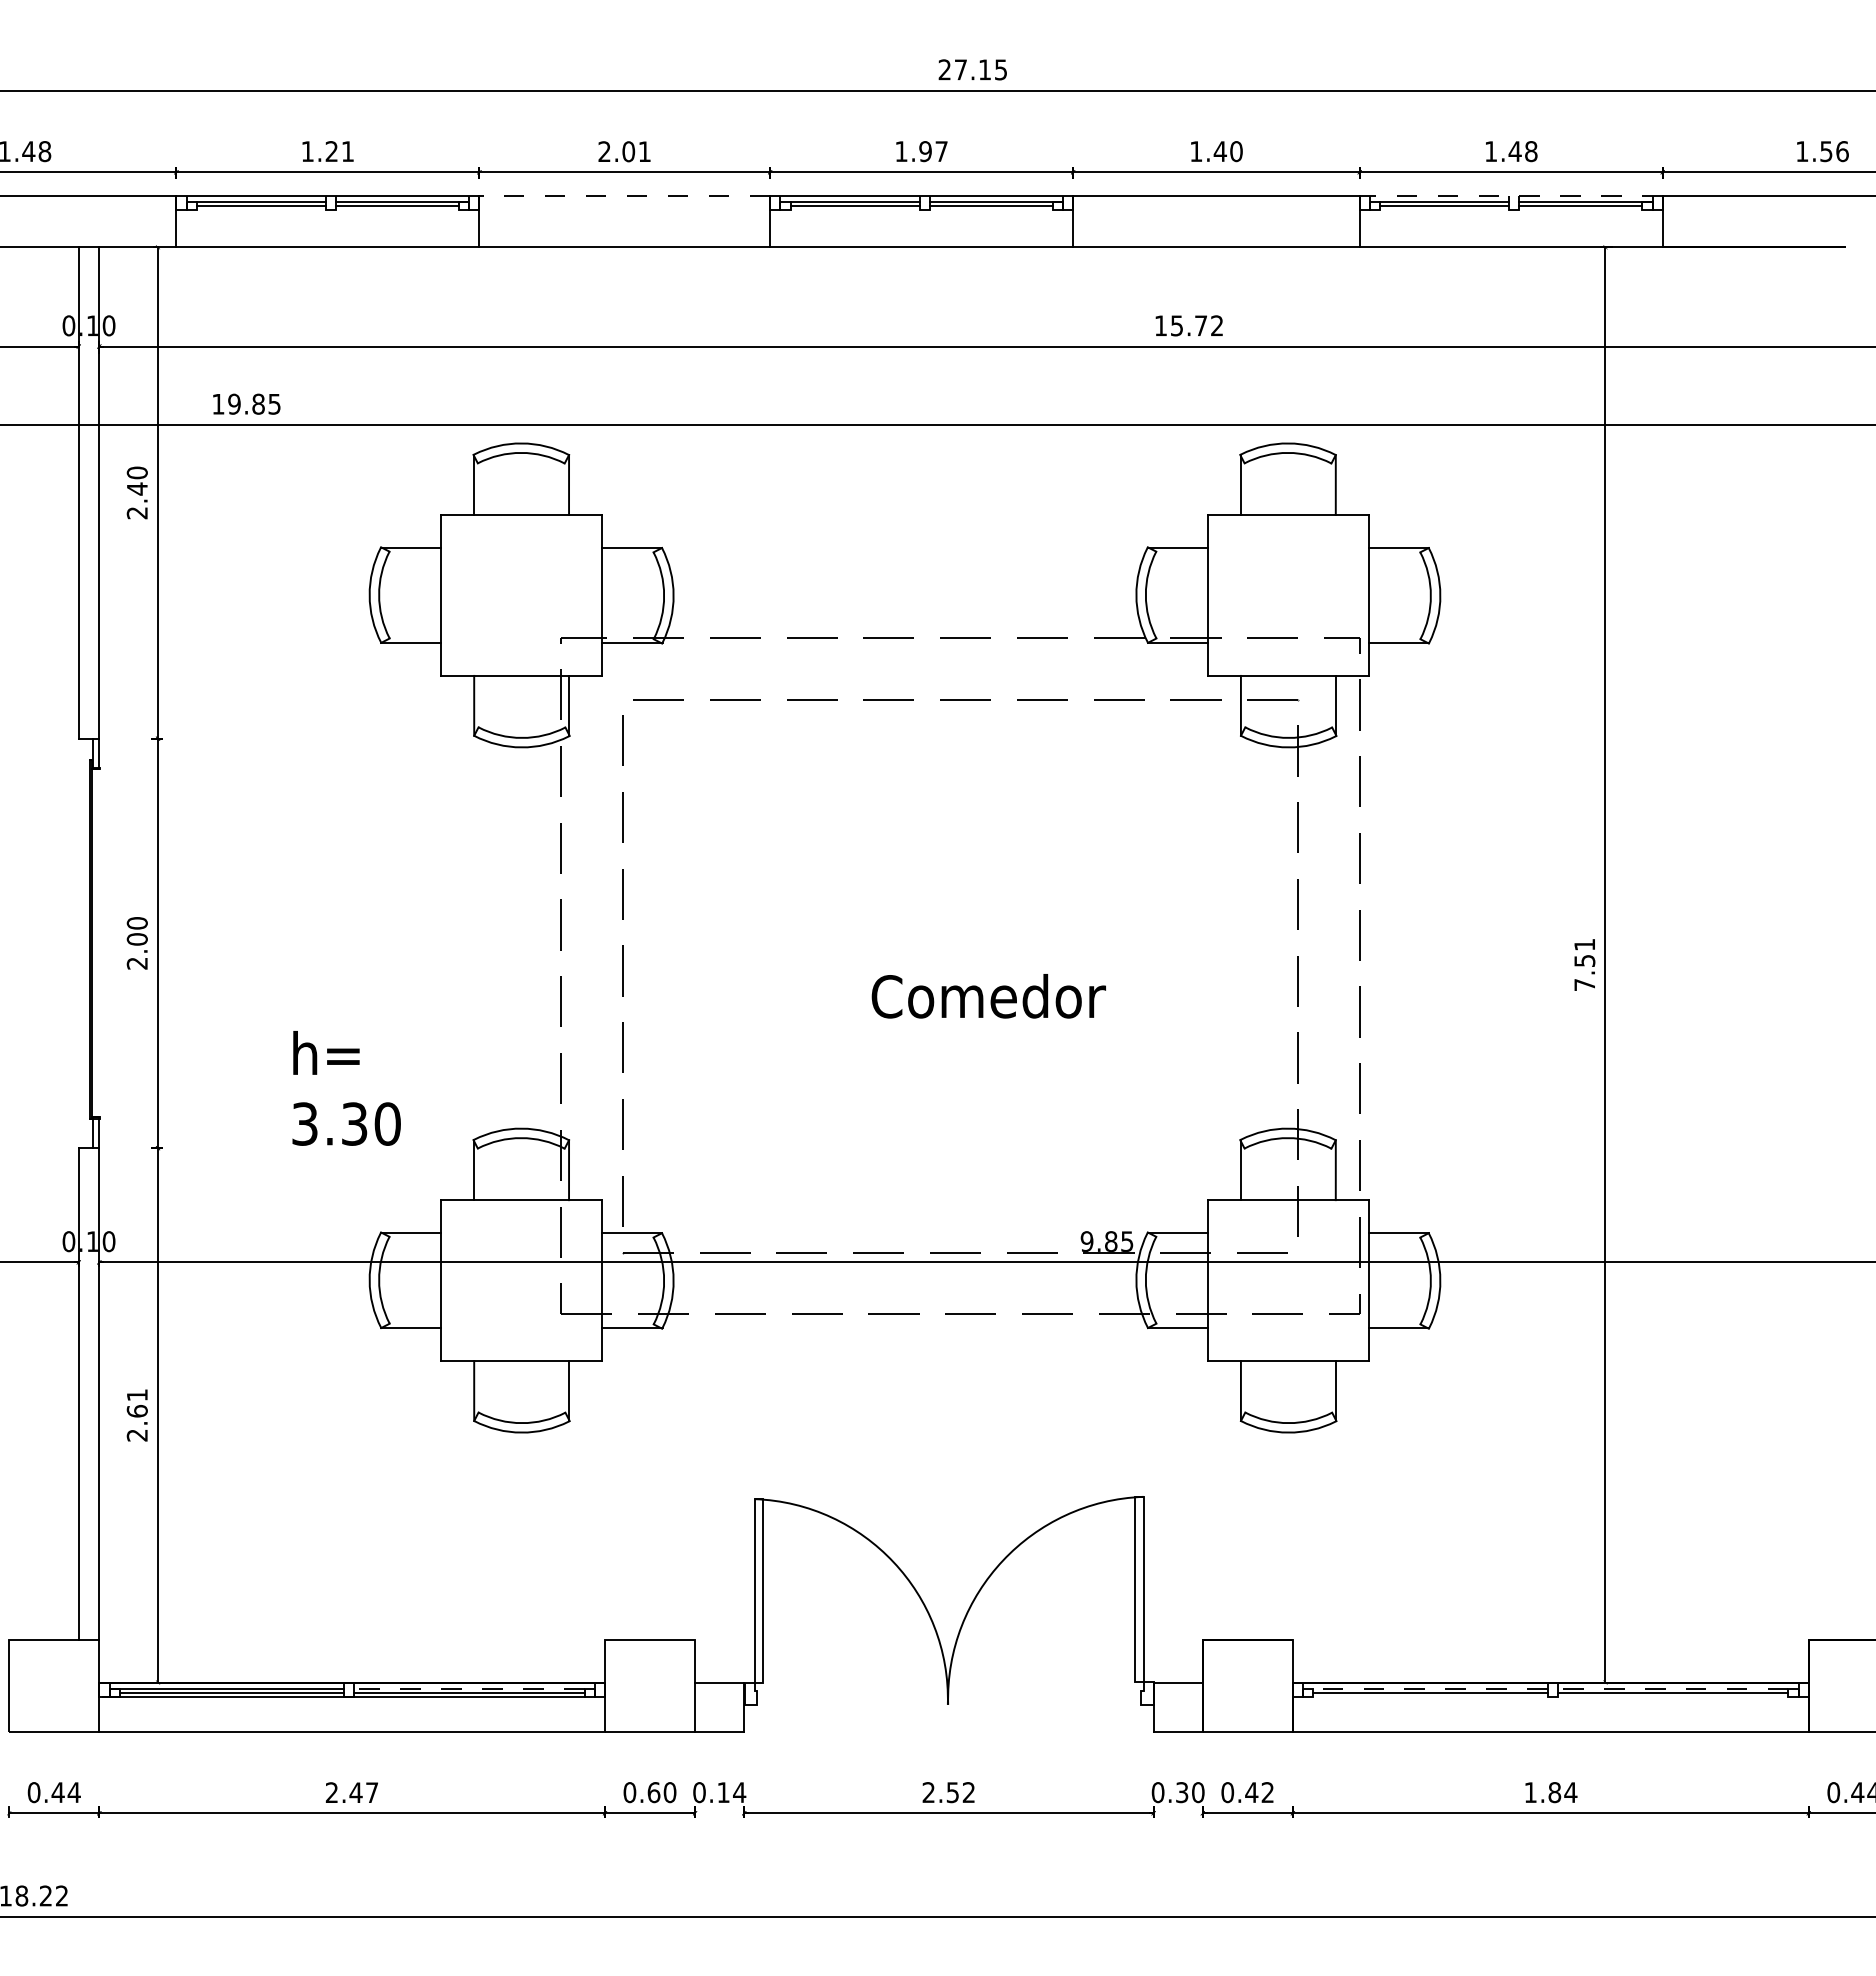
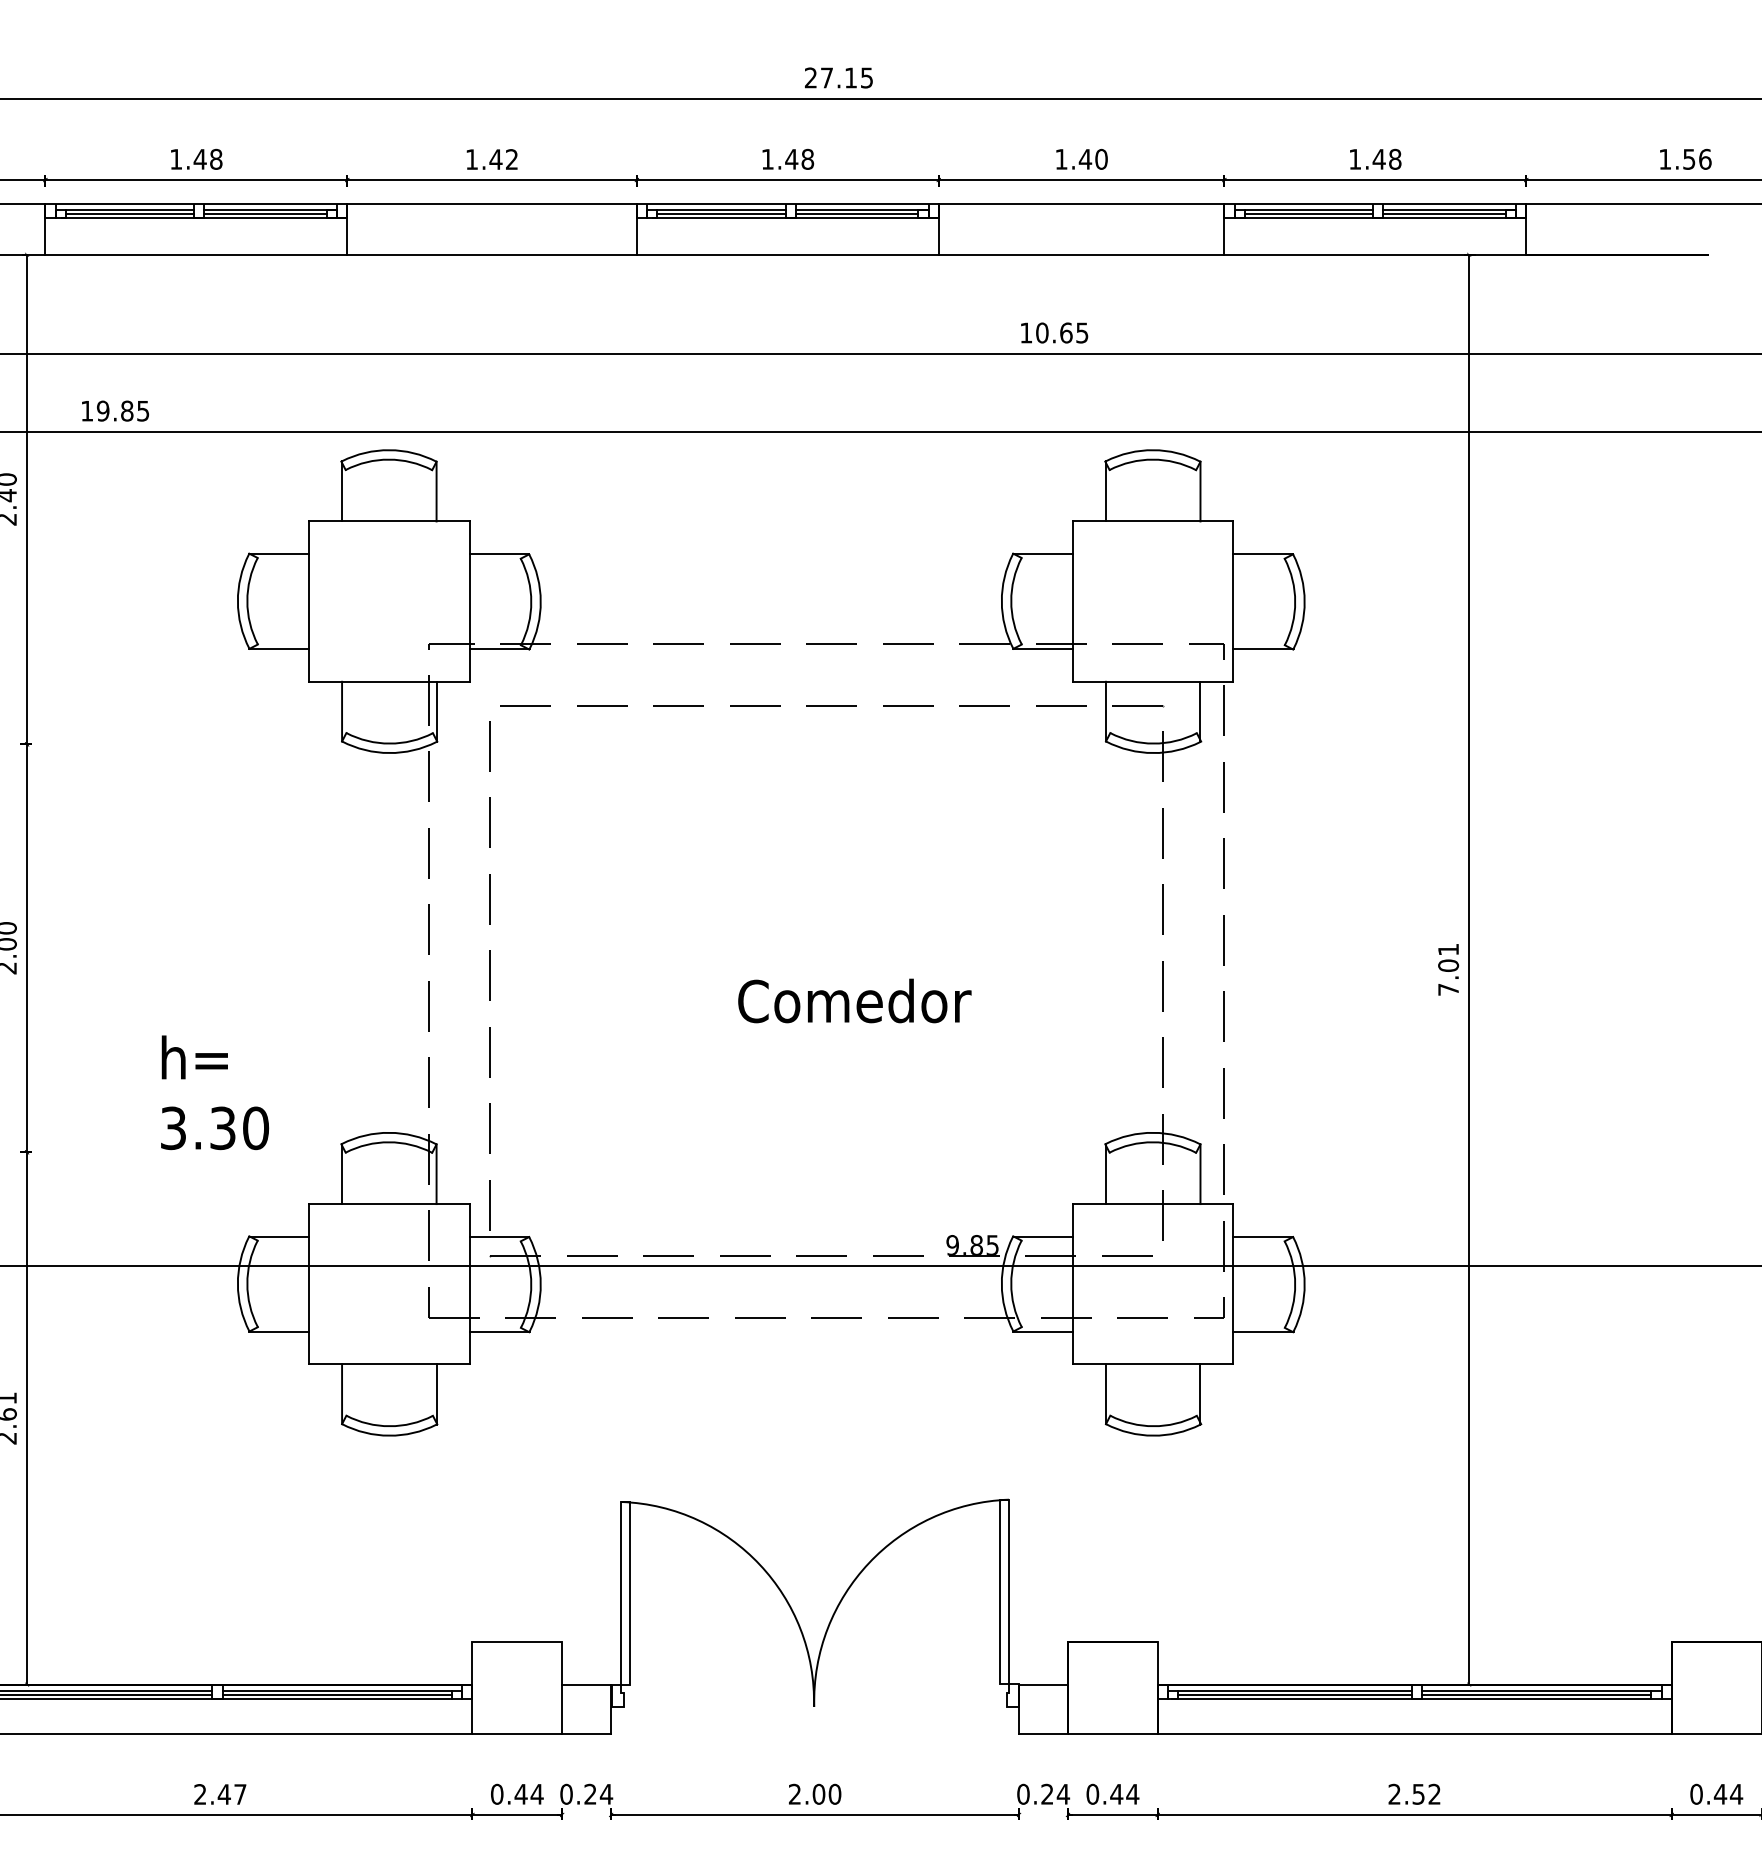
text: (339, 151) -> (207, 159), 1.21 -> 1.48
text: (624, 151) -> (491, 159), 2.01 -> 1.42
text: (932, 151) -> (798, 159), 1.97 -> 1.48
line: (624, 196) -> (491, 204), dashed -> solid
line: (1511, 196) -> (1375, 204), dashed -> solid
line: (335, 210) -> (203, 218), added
line: (929, 210) -> (795, 218), added
line: (1519, 210) -> (1383, 218), added
text: (1196, 325) -> (1061, 332), 15.72 -> 10.65
text: (1584, 960) -> (1448, 965), 7.51 -> 7.01
line: (468, 1688) -> (336, 1690), dashed -> solid
line: (1430, 1688) -> (1294, 1690), dashed -> solid
line: (1672, 1688) -> (1535, 1690), dashed -> solid
line: (1547, 1696) -> (1411, 1698), added
text: (661, 1792) -> (528, 1794), 0.60 -> 0.44
text: (723, 1792) -> (590, 1794), 0.14 -> 0.24
text: (960, 1792) -> (826, 1794), 2.52 -> 2.00
text: (1190, 1792) -> (1055, 1794), 0.30 -> 0.24
text: (1267, 1792) -> (1132, 1794), 0.42 -> 0.44
text: (1550, 1792) -> (1414, 1794), 1.84 -> 2.52

